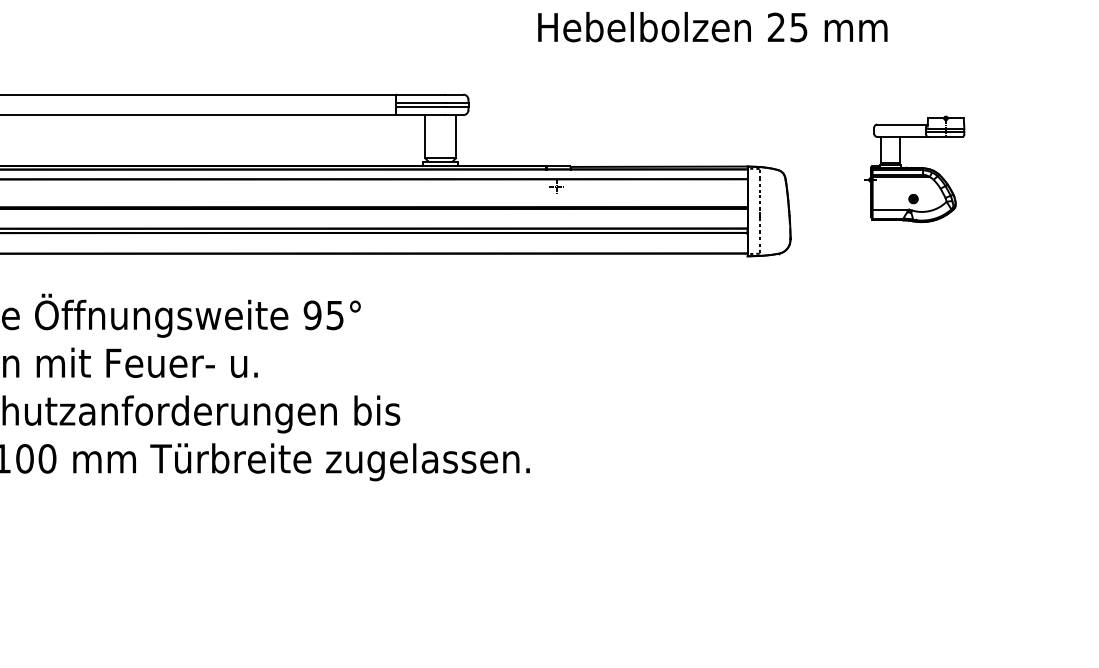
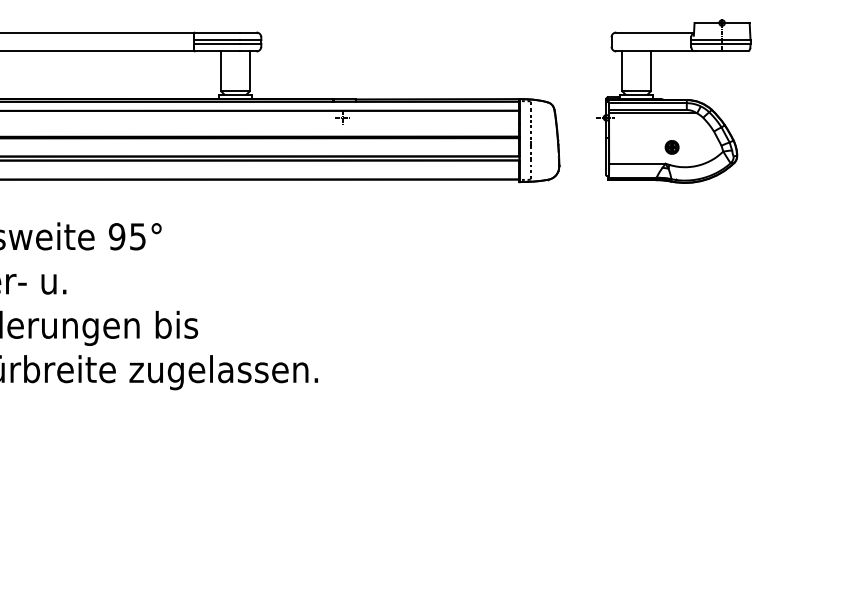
part: (914, 169) -> (673, 101), size x1.67

